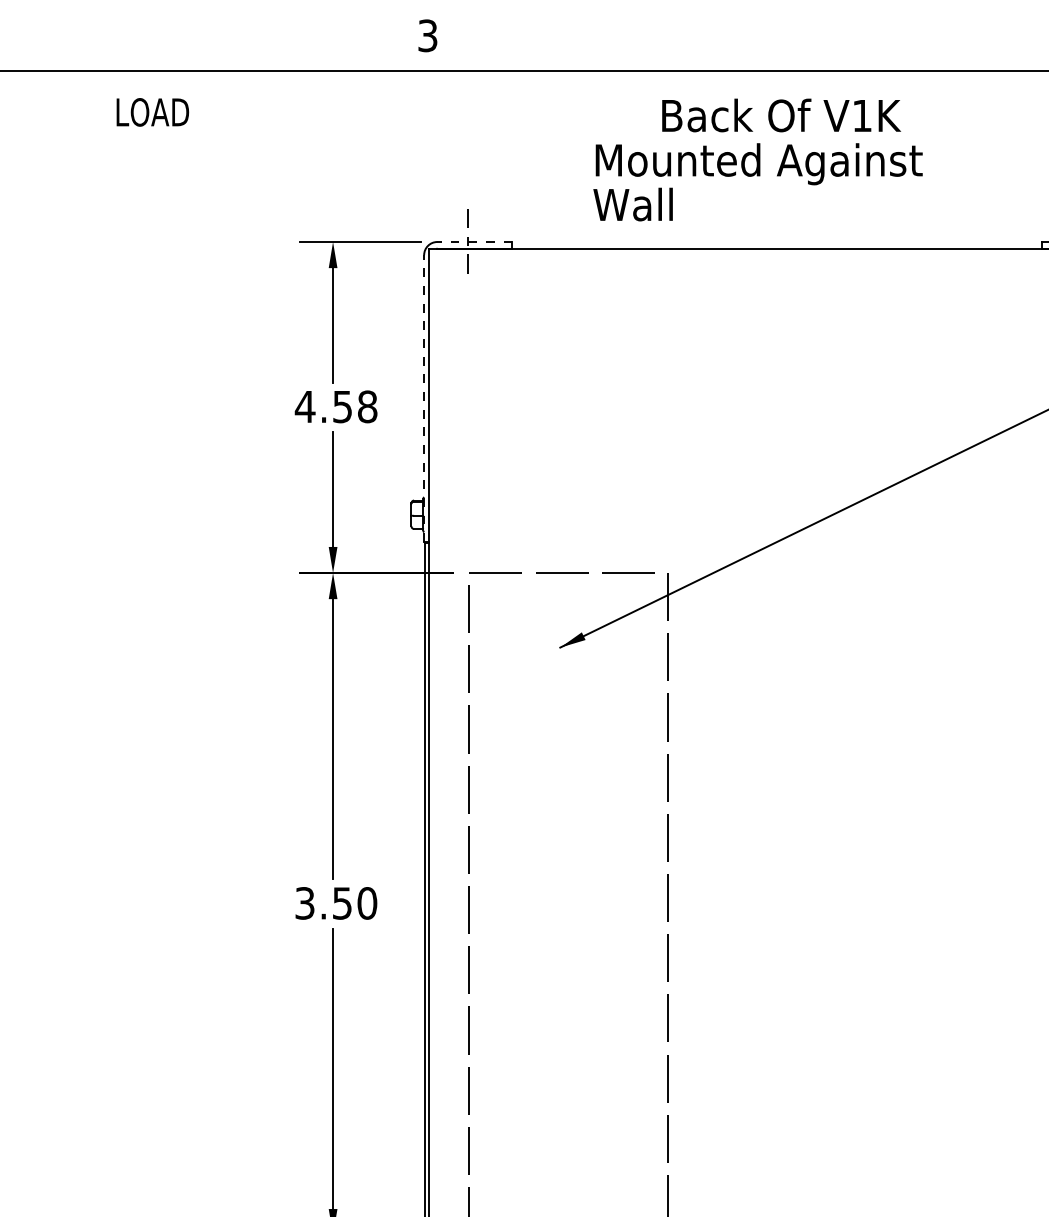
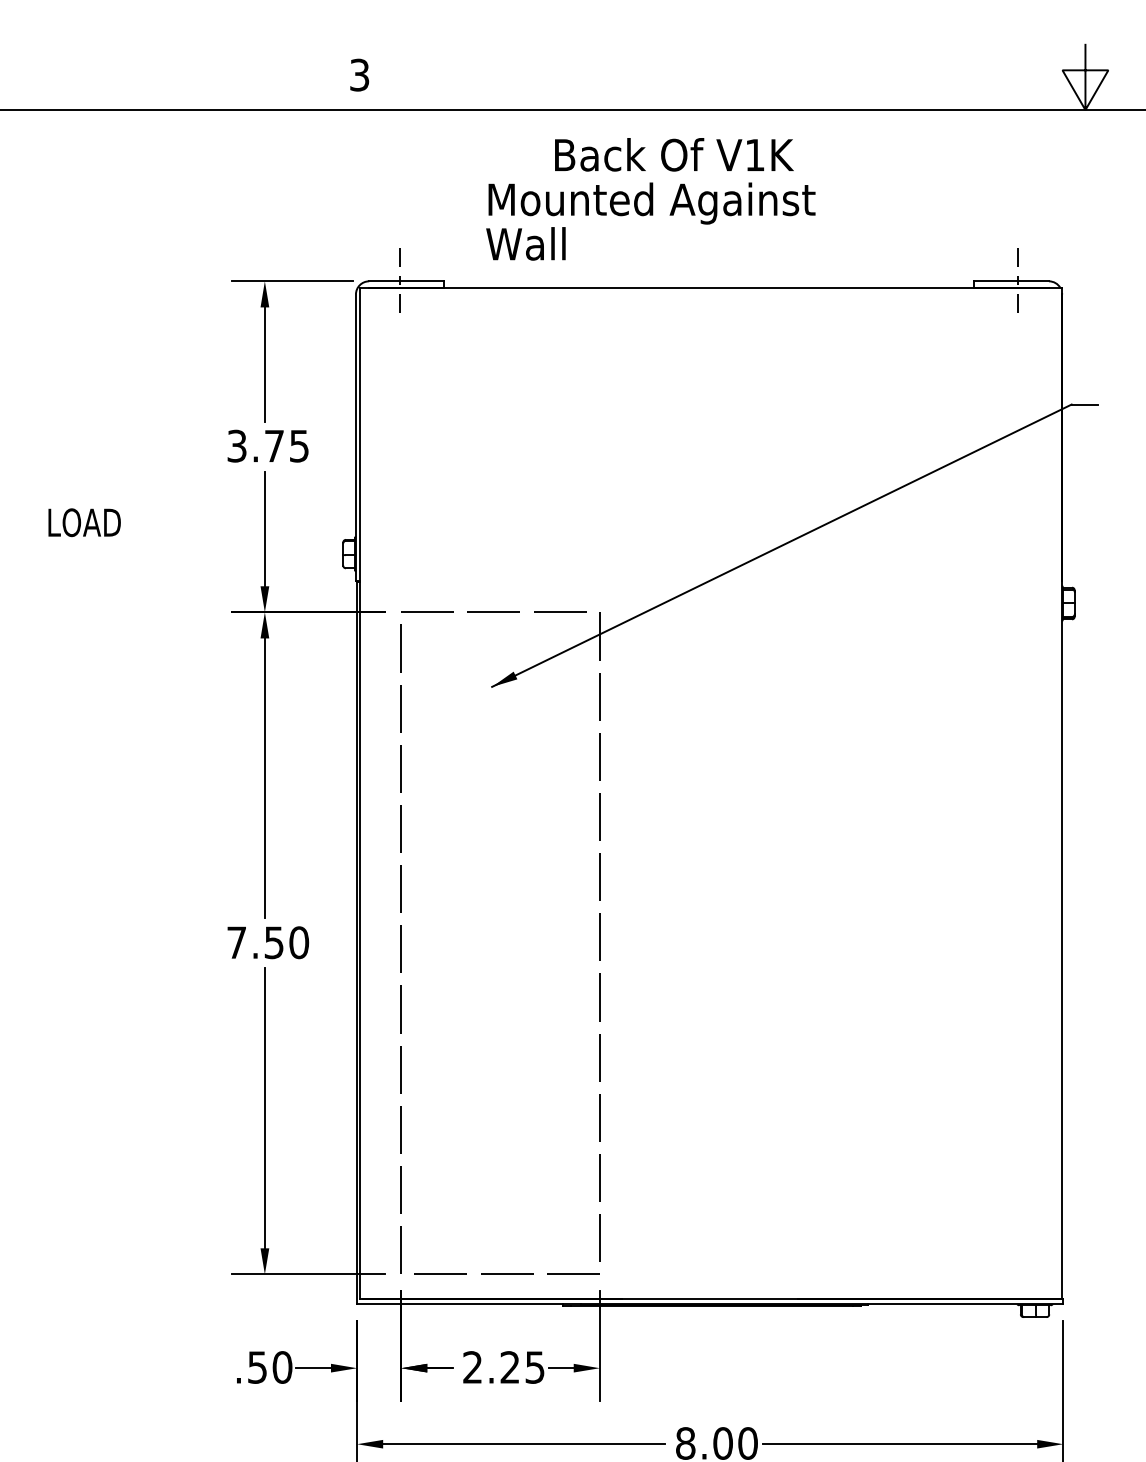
text: (152, 112) -> (84, 522), moved
text: (757, 160) -> (650, 199), moved
line: (474, 242) -> (406, 281), dashed -> solid
line: (423, 398) -> (355, 437), dashed -> solid
text: (335, 406) -> (267, 445), 4.58 -> 3.75
text: (304, 903) -> (236, 942), 3.50 -> 7.50

